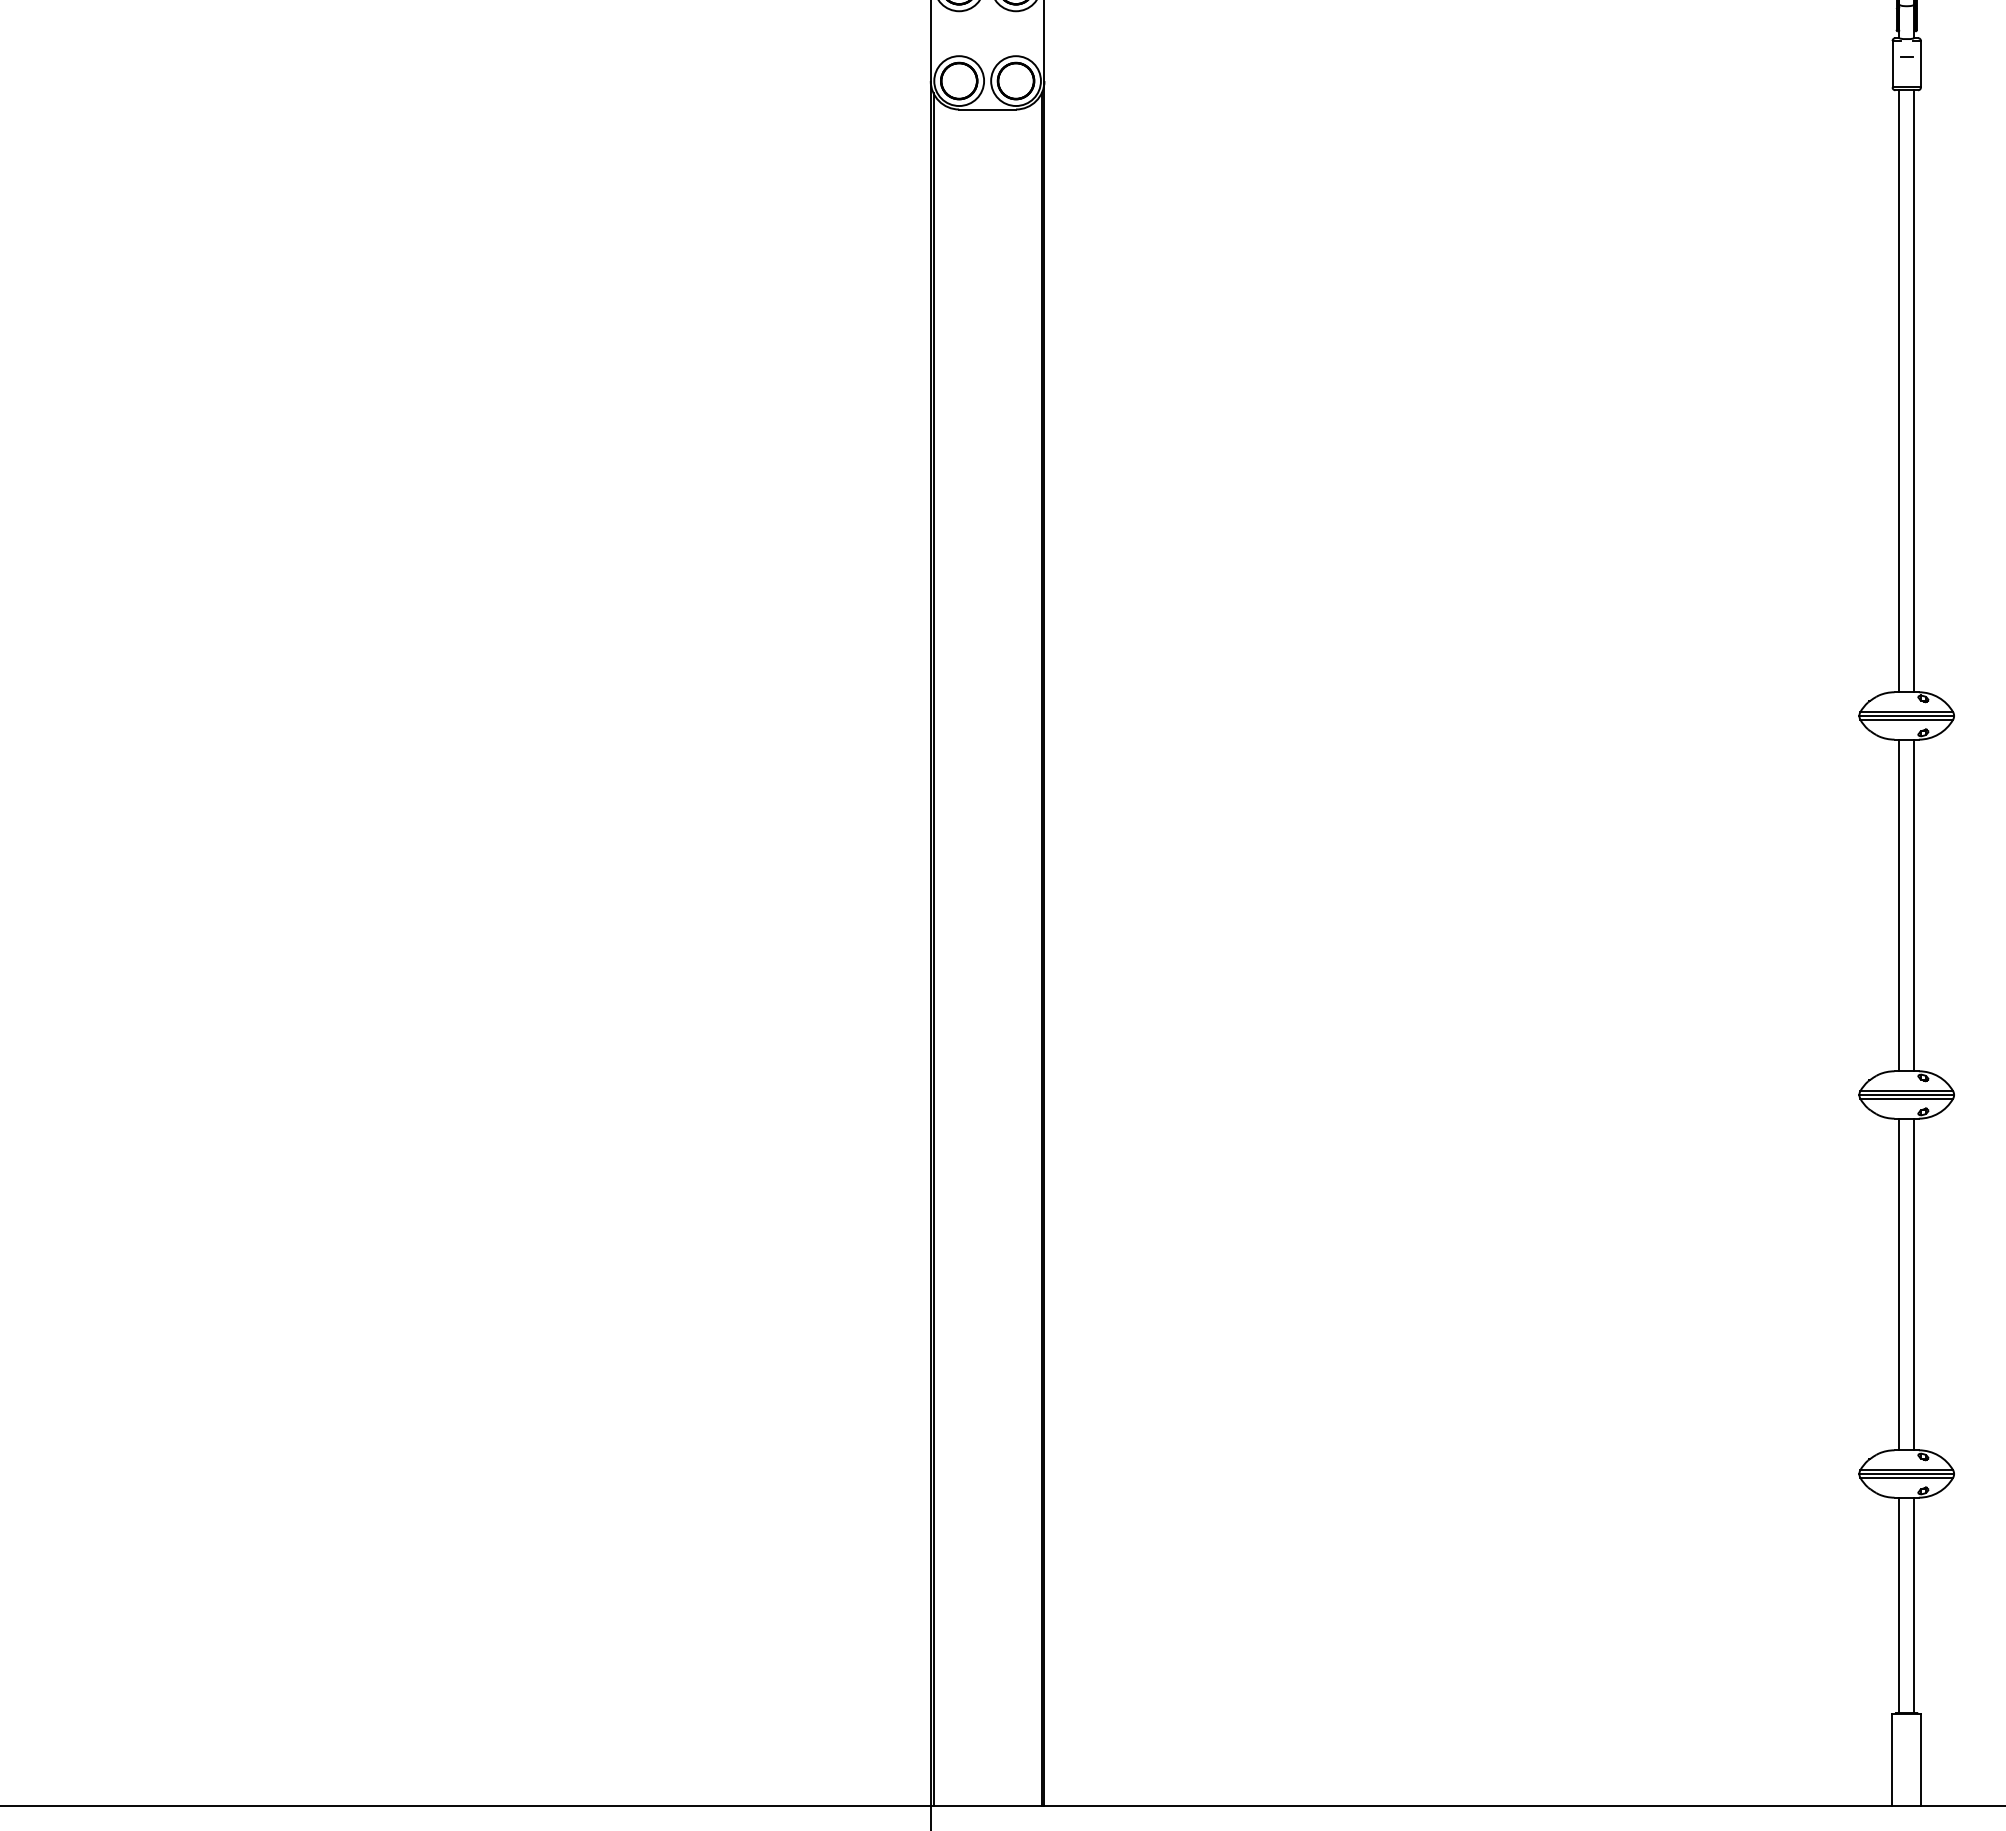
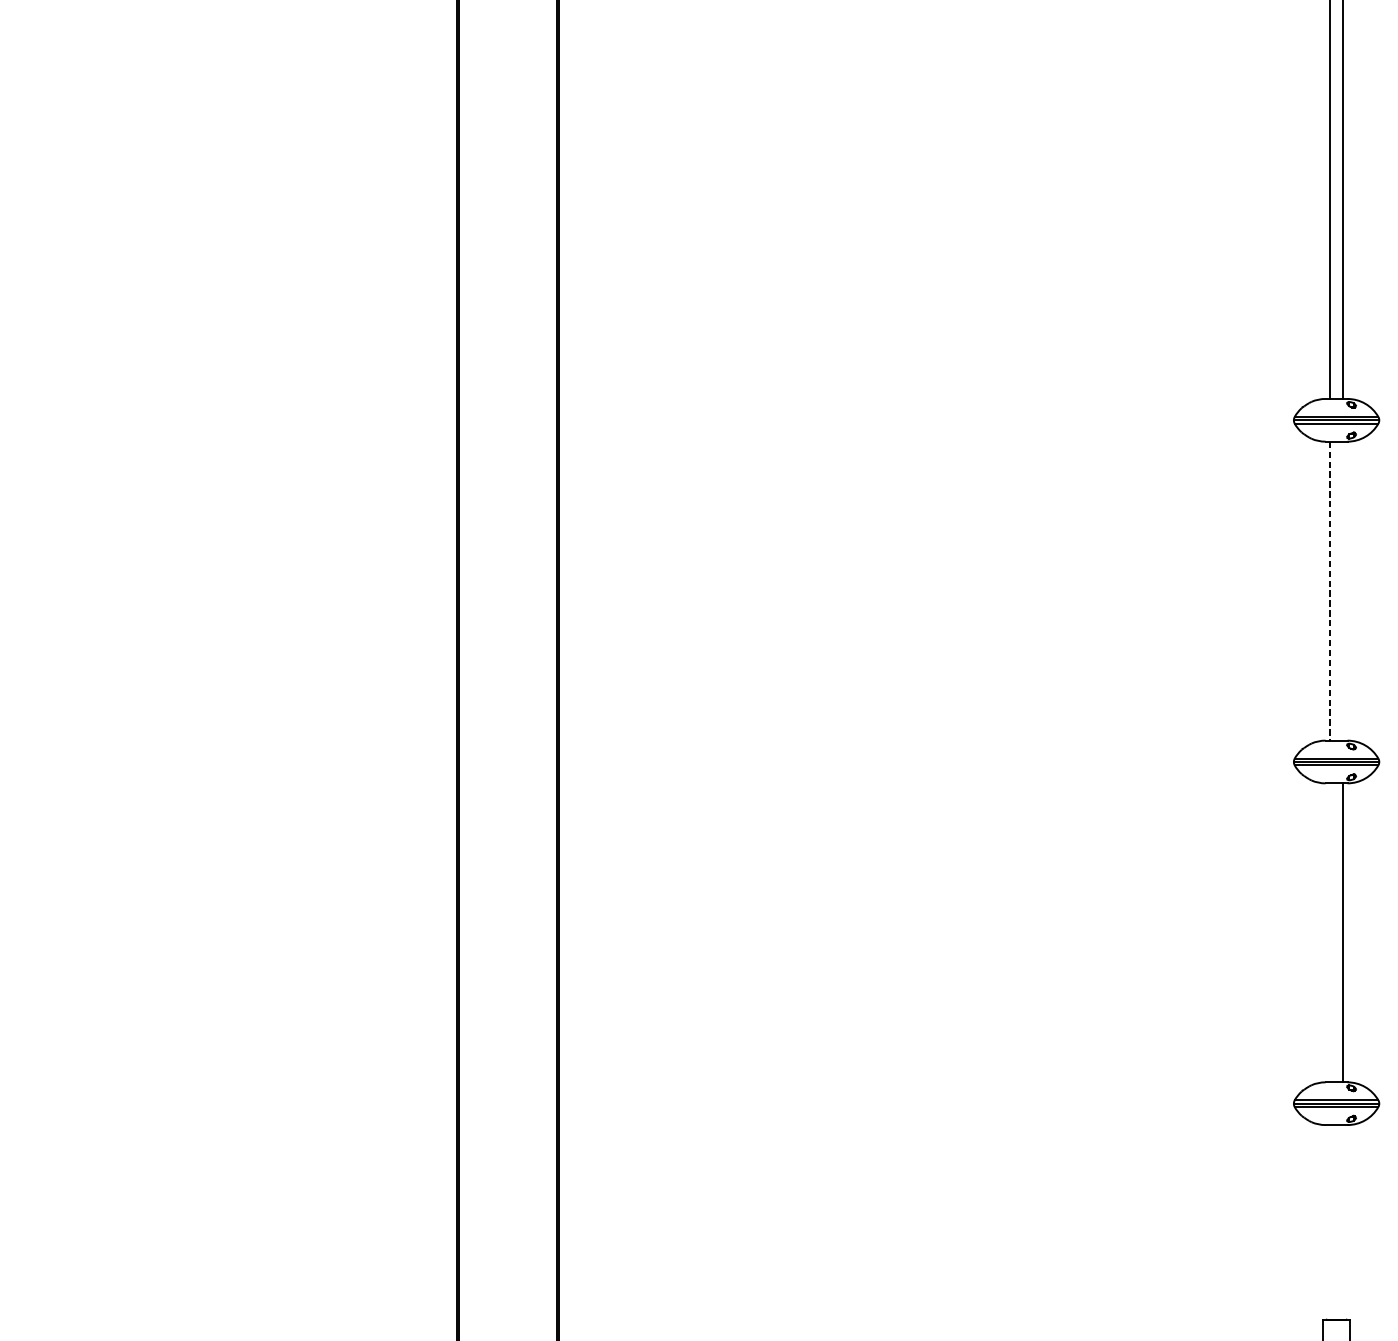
line: (1899, 905) -> (1330, 591), solid -> dashed
line: (1914, 905) -> (1343, 591), removed
line: (1899, 1284) -> (1330, 932), removed
line: (1899, 1605) -> (1330, 1222), removed
line: (1914, 1605) -> (1343, 1222), removed

